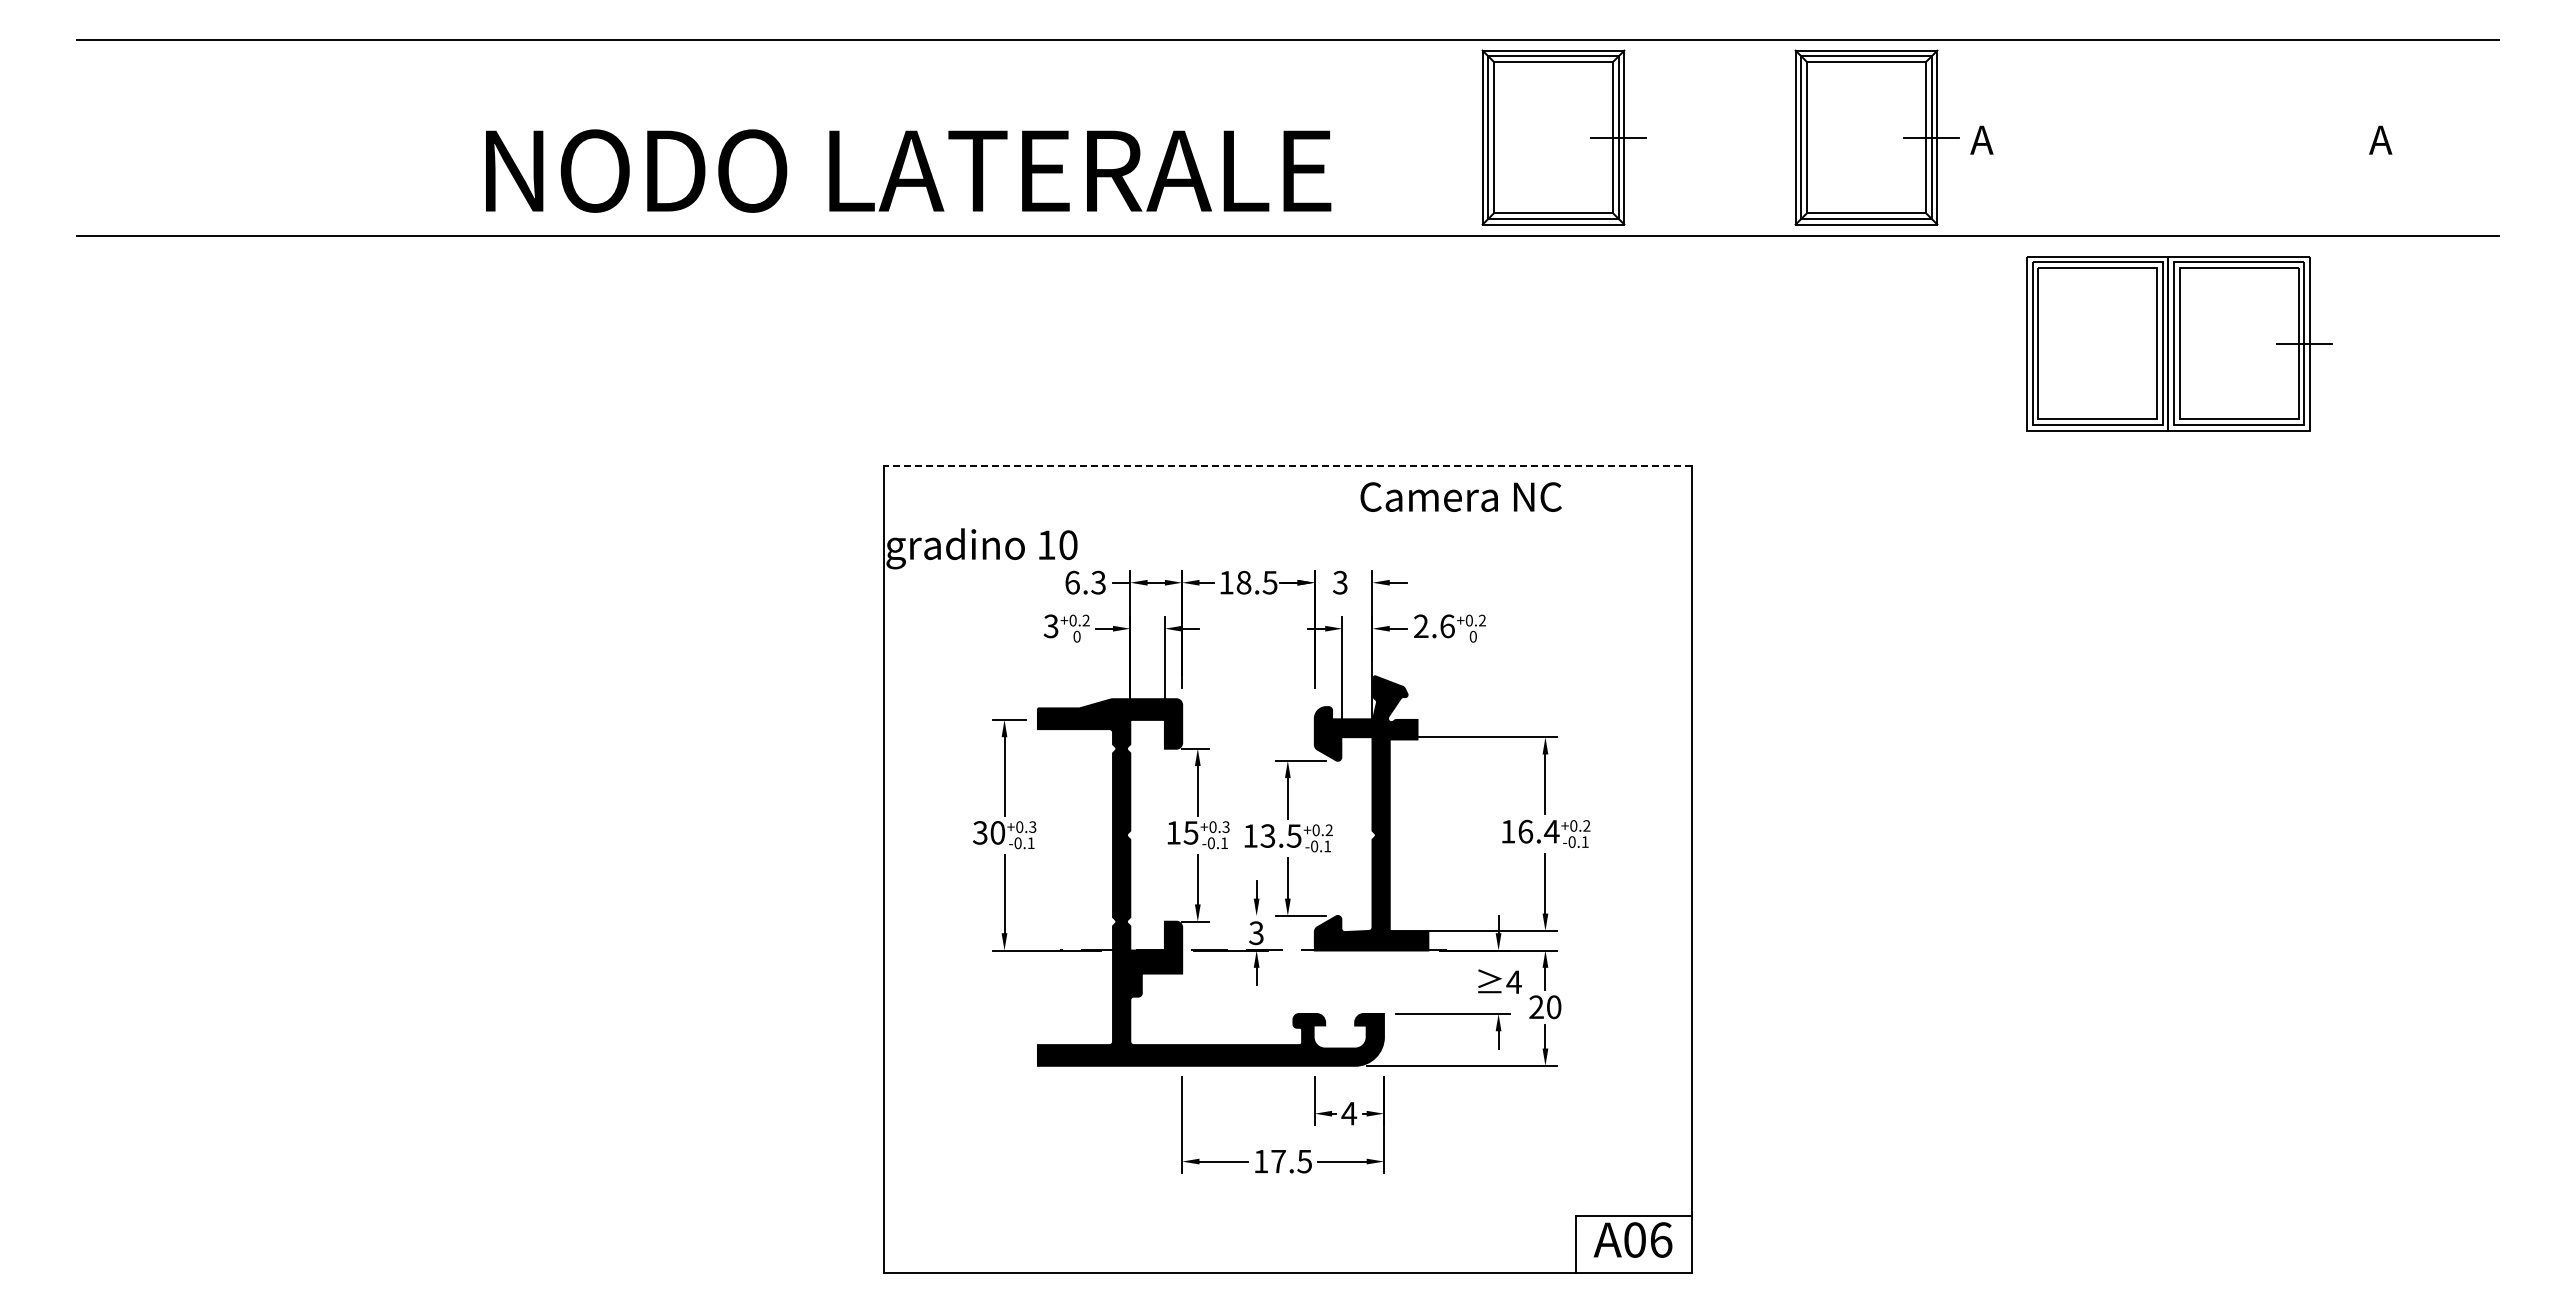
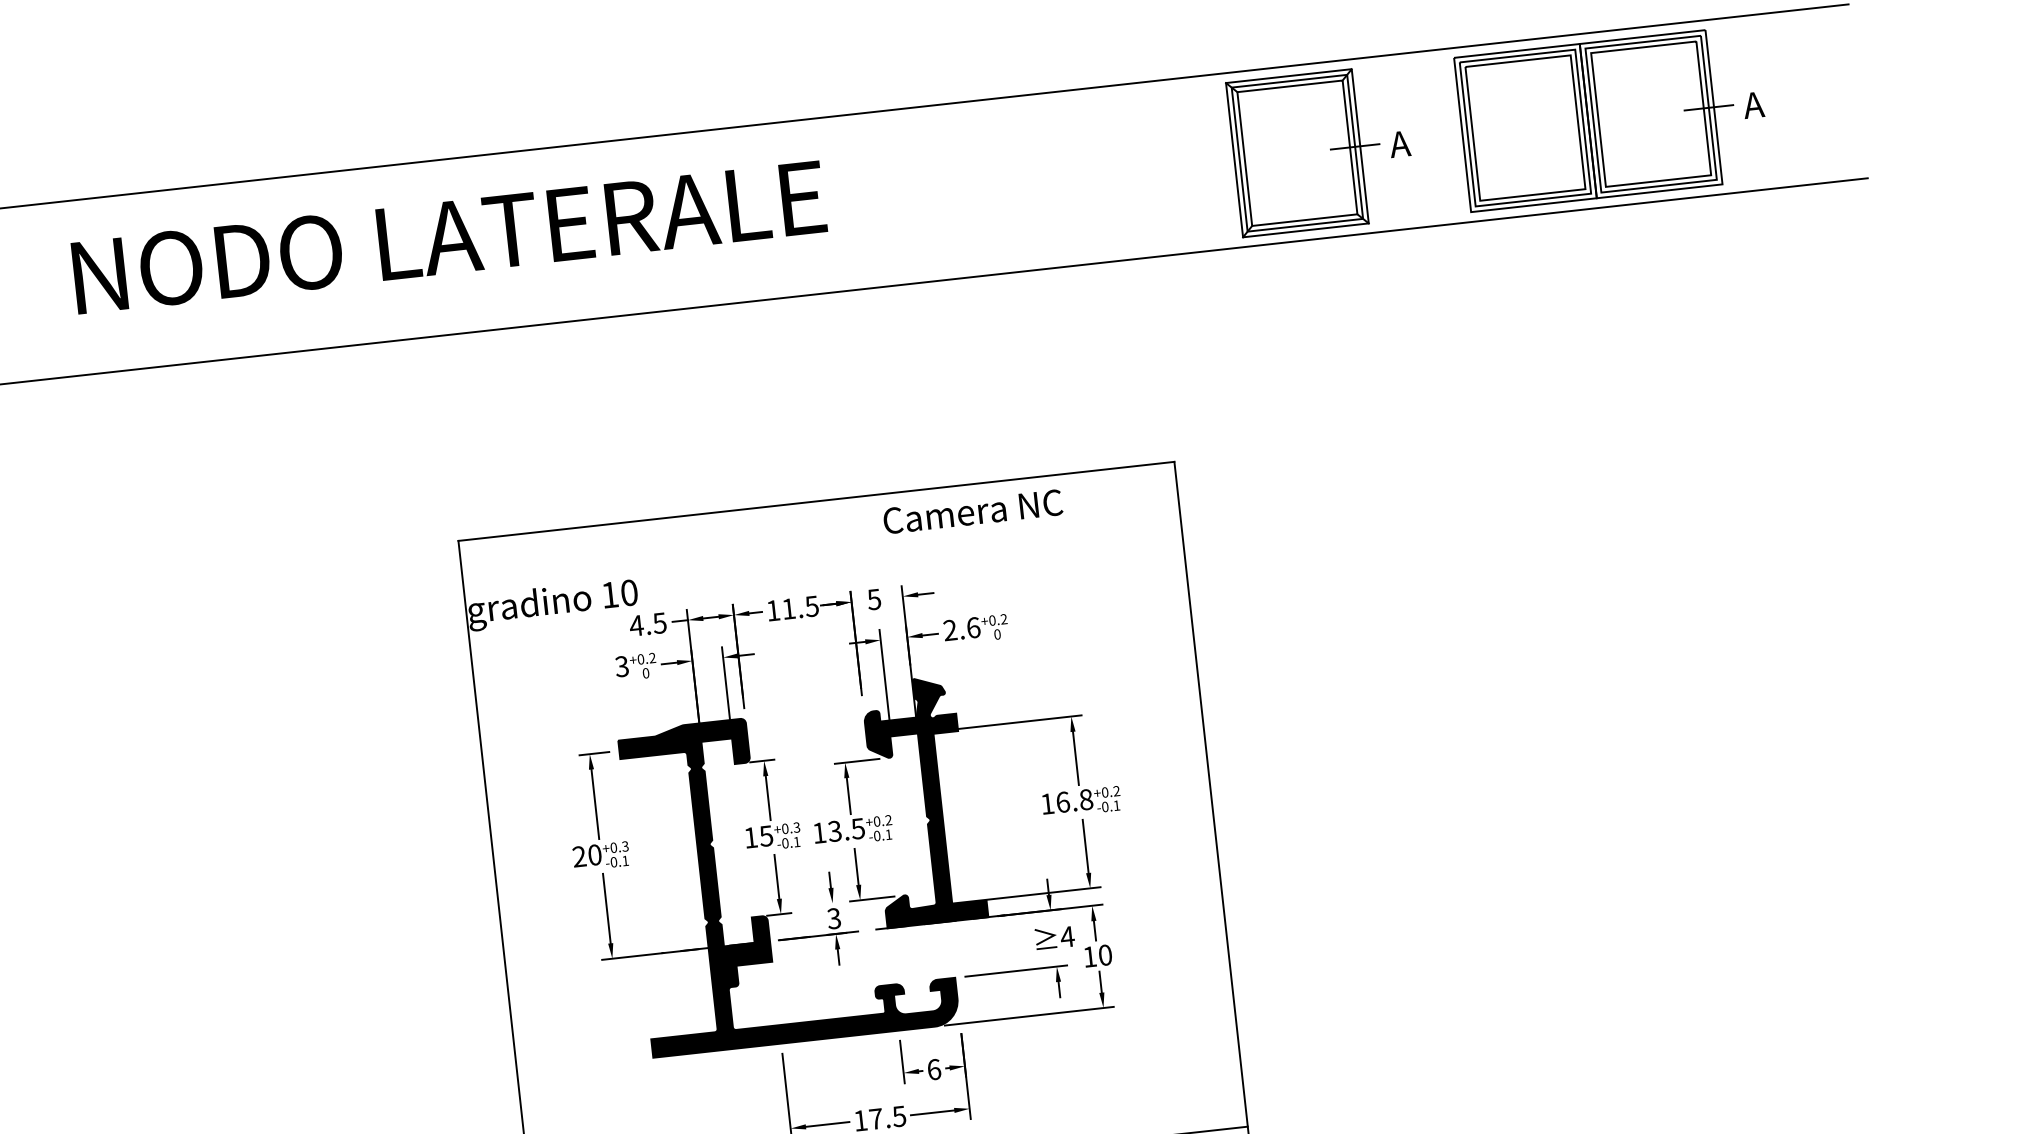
part: (1563, 137) -> (1028, 182), removed
text: (908, 170) -> (449, 236), moved
part: (2179, 343) -> (1598, 119), moved
line: (1288, 466) -> (816, 501), dashed -> solid
text: (1084, 582) -> (647, 624), 6.3 -> 4.5
text: (1243, 582) -> (788, 608), 18.5 -> 11.5
text: (1340, 582) -> (874, 599), 3 -> 5
text: (1551, 831) -> (1085, 799), 16.4 -> 16.8
text: (979, 832) -> (578, 856), 30 -> 20
text: (1536, 1006) -> (1089, 956), 20 -> 10
text: (1349, 1113) -> (934, 1069), 4 -> 6

